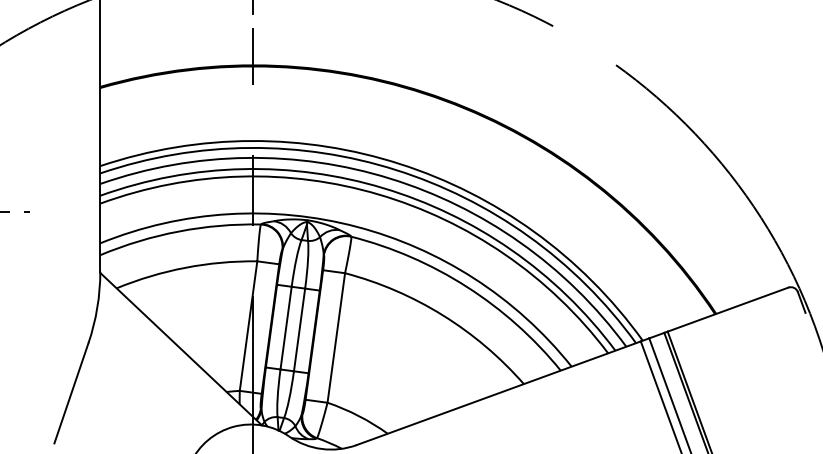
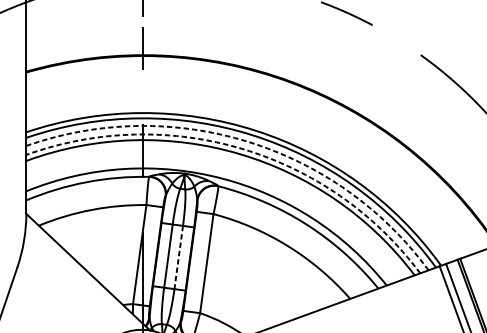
arc: (390, 178) -> (248, 141), solid -> dashed
arc: (383, 188) -> (242, 149), solid -> dashed
line: (299, 329) -> (178, 257), solid -> dashed

